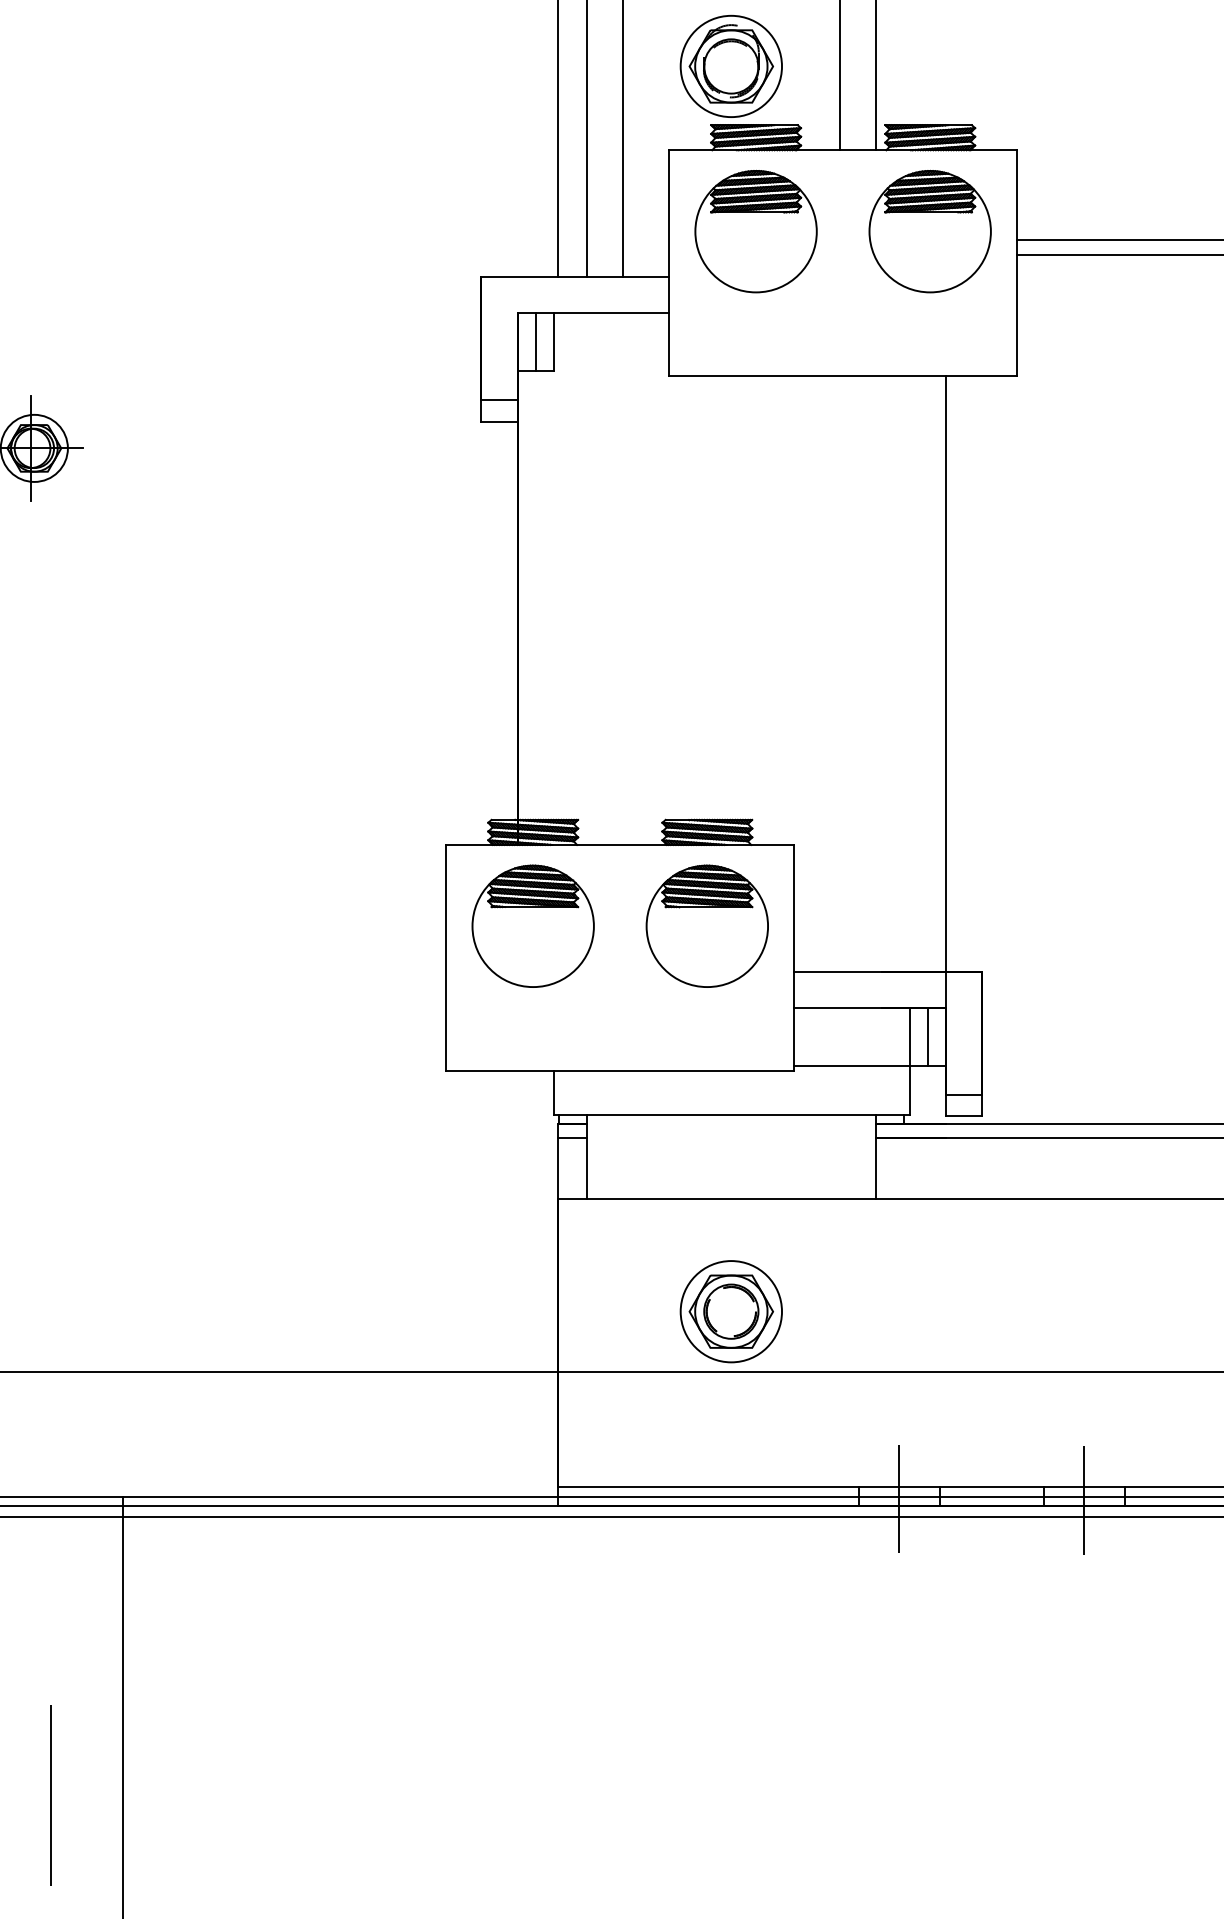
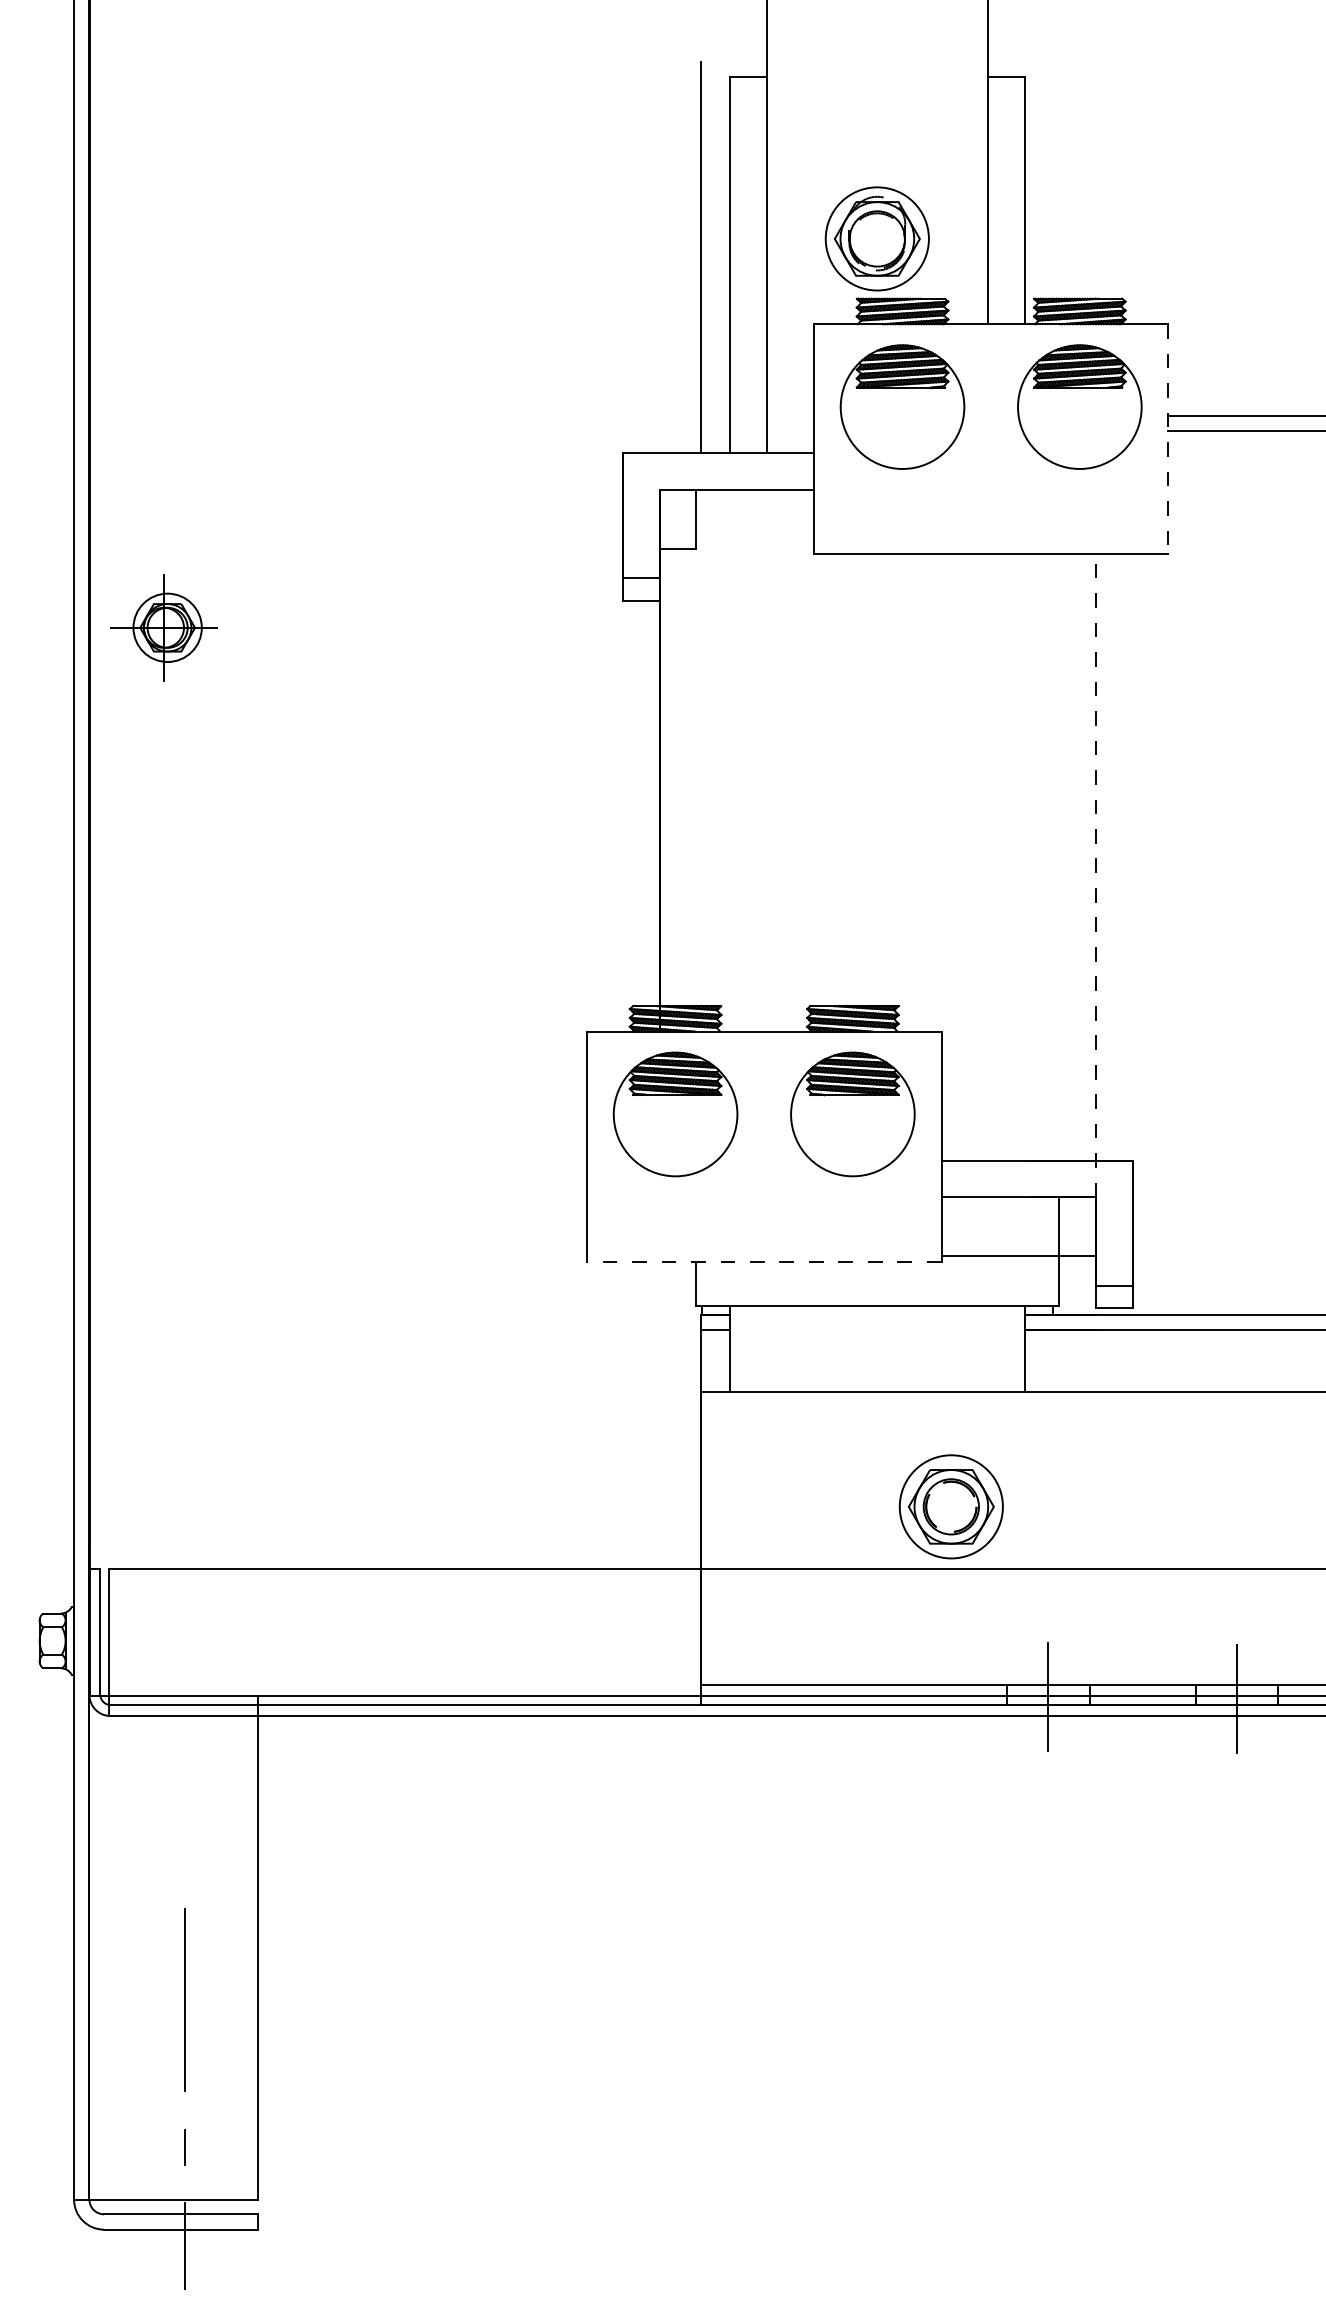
line: (1017, 263) -> (1168, 439), solid -> dashed
line: (536, 342) -> (678, 519), removed
line: (945, 691) -> (1095, 875), solid -> dashed
line: (927, 1036) -> (1077, 1226), removed
line: (619, 1070) -> (763, 1261), solid -> dashed
part: (730, 1311) -> (950, 1506), moved

